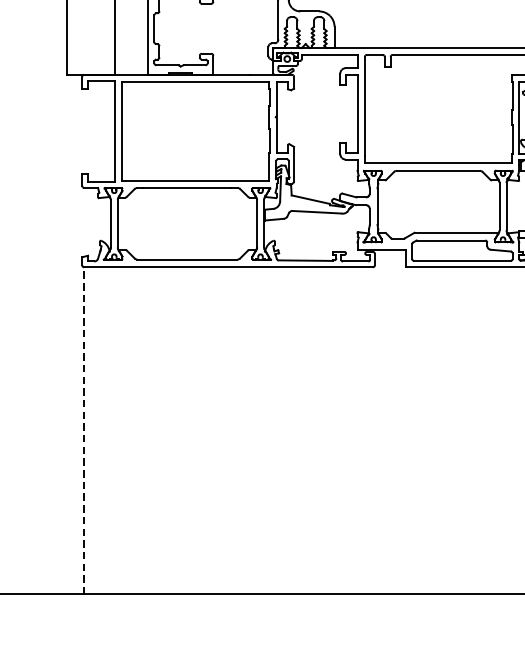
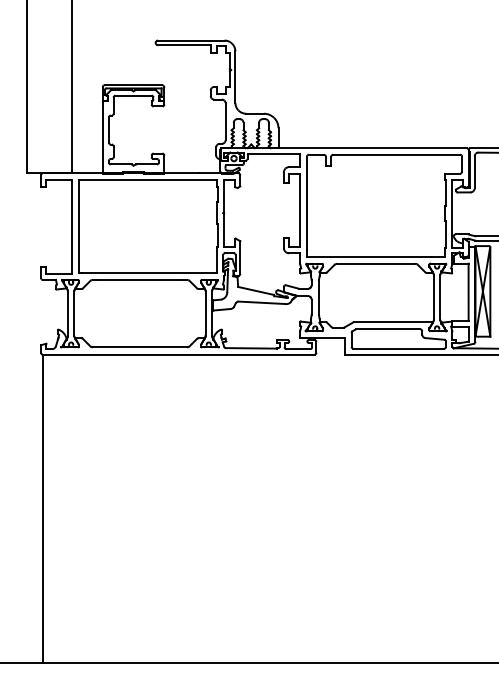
line: (83, 430) -> (42, 508), dashed -> solid

